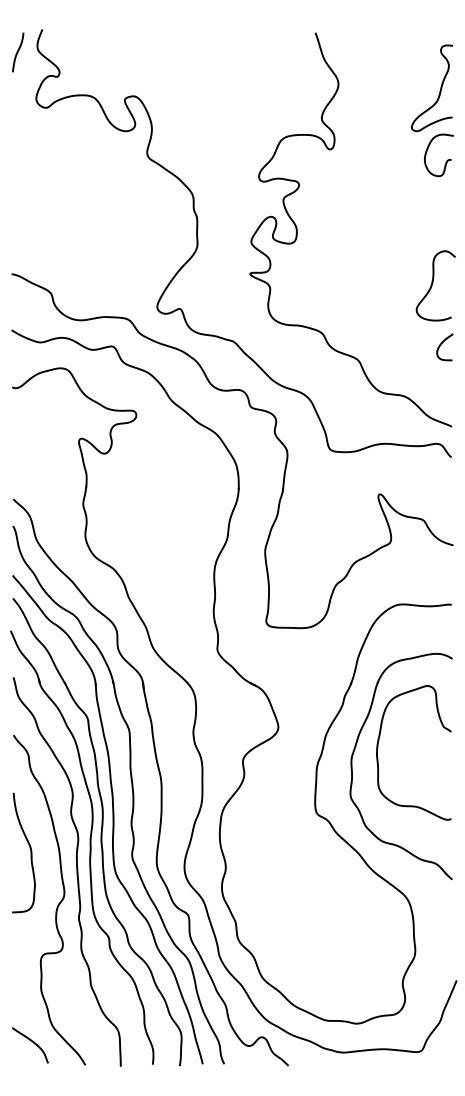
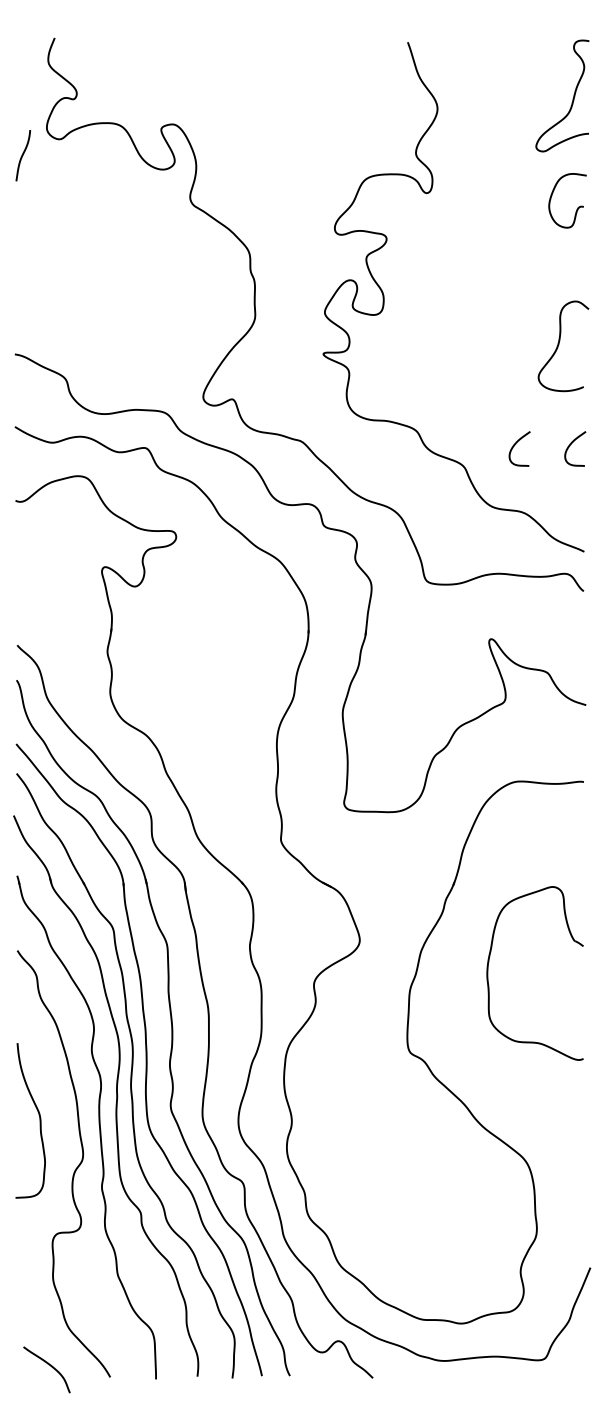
curve: (18, 52) -> (23, 155), moved
curve: (439, 90) -> (572, 98), moved
curve: (433, 283) -> (560, 343), moved
curve: (398, 345) -> (515, 446), added
part: (352, 766) -> (455, 991), removed
curve: (30, 852) -> (39, 1120), moved
curve: (32, 1042) -> (49, 1366), moved

